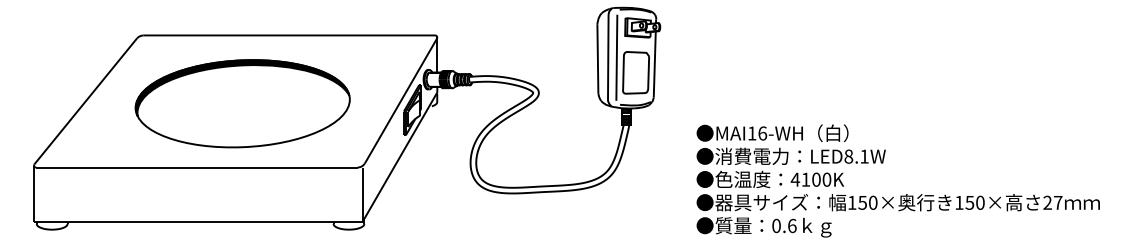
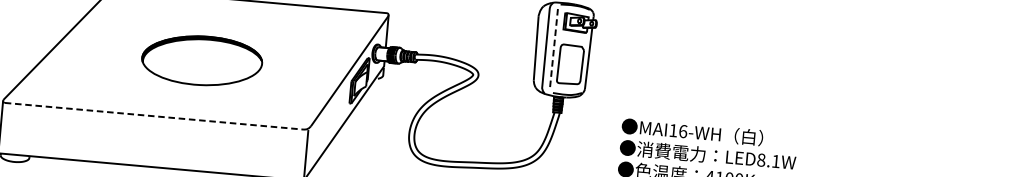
line: (616, 58) -> (553, 49), solid -> dashed
part: (242, 103) -> (202, 60), size x0.6
line: (196, 167) -> (153, 116), solid -> dashed

